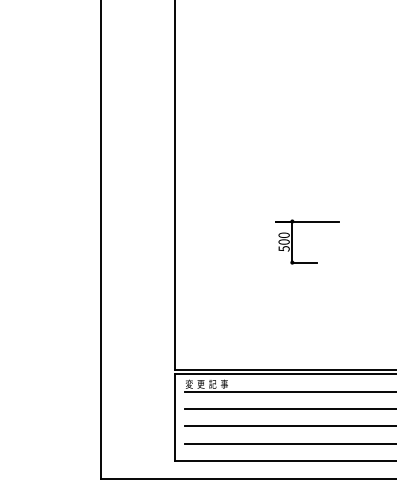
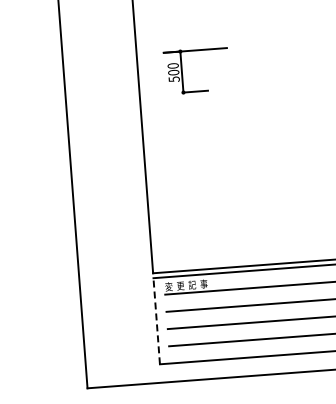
part: (292, 241) -> (182, 71), moved
line: (174, 417) -> (156, 321), solid -> dashed

